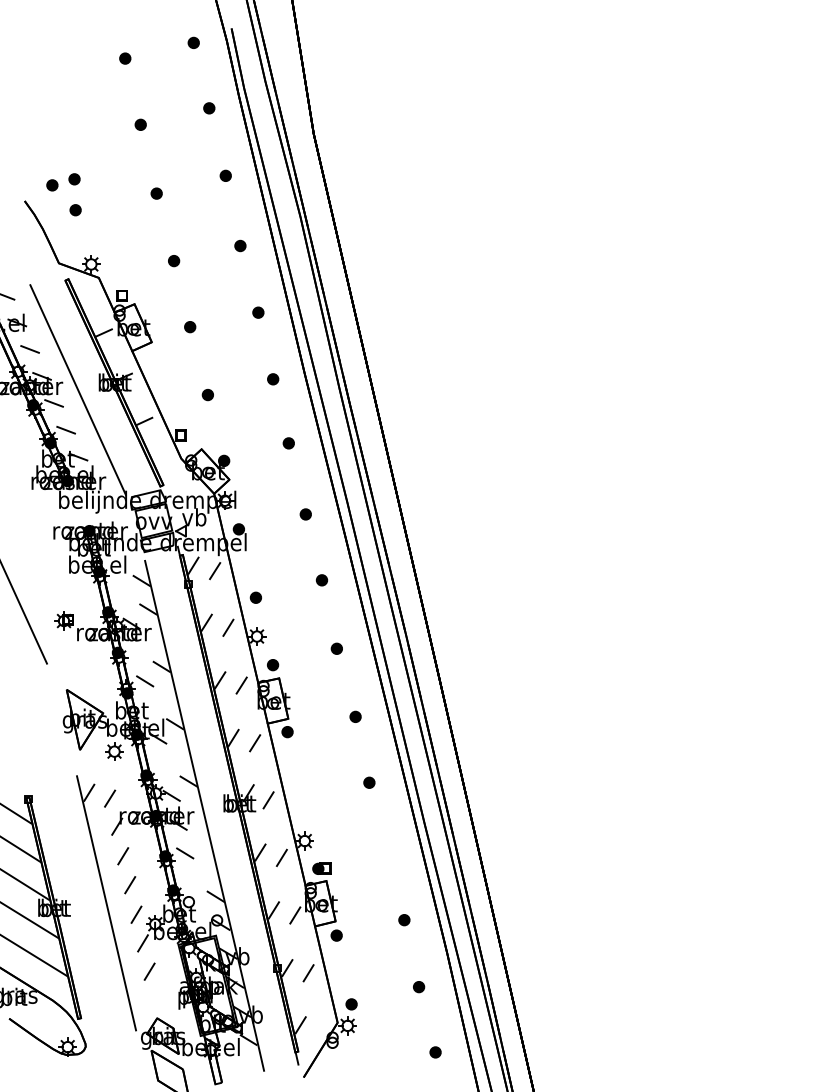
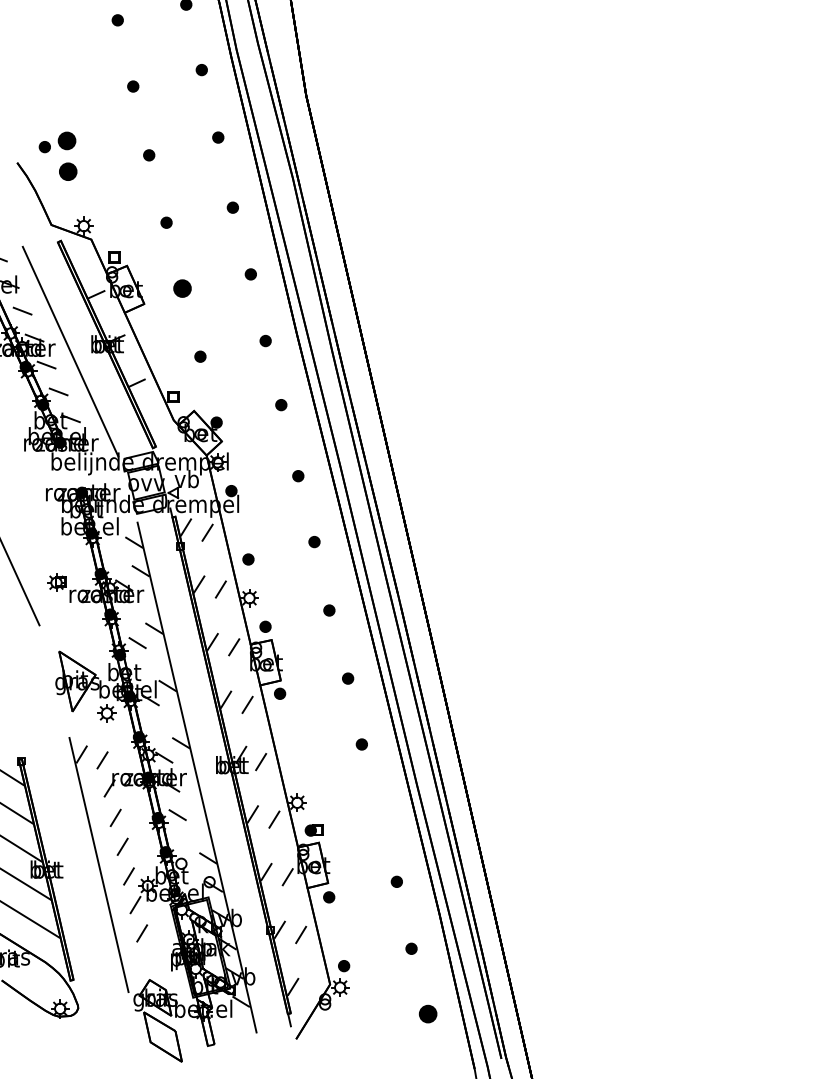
part: (74, 179) -> (67, 141), size x1.6
part: (75, 210) -> (68, 172), size x1.6
part: (190, 327) -> (183, 289), size x1.6
part: (435, 1052) -> (428, 1014), size x1.6

